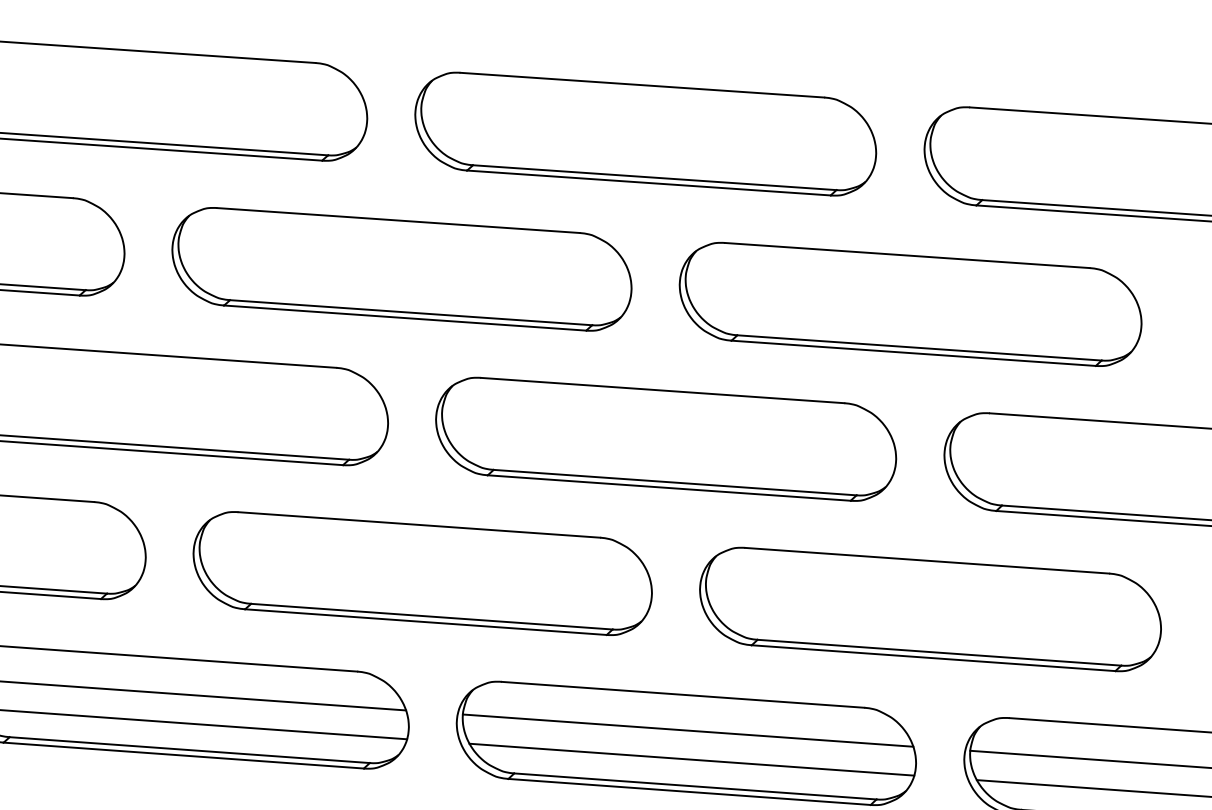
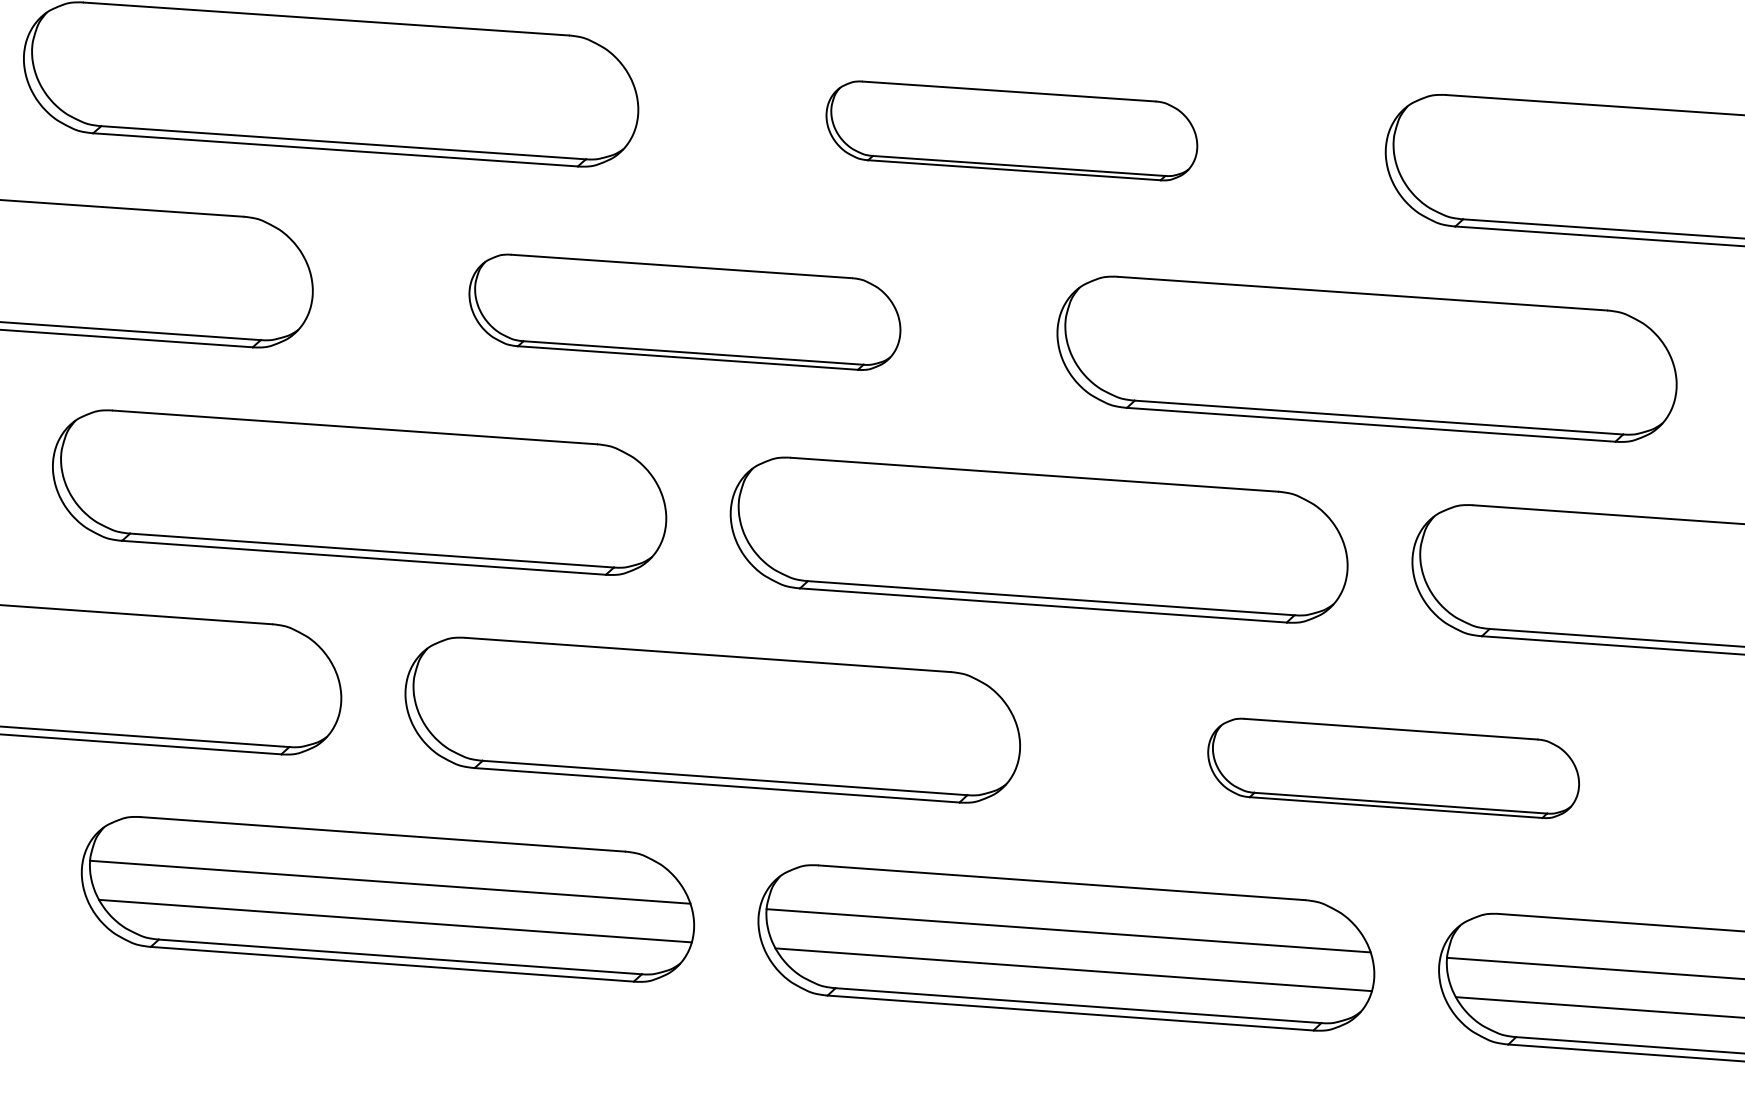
part: (645, 133) -> (1011, 130), size x0.6
part: (401, 269) -> (684, 312), size x0.7
part: (930, 609) -> (1393, 768), size x0.6

